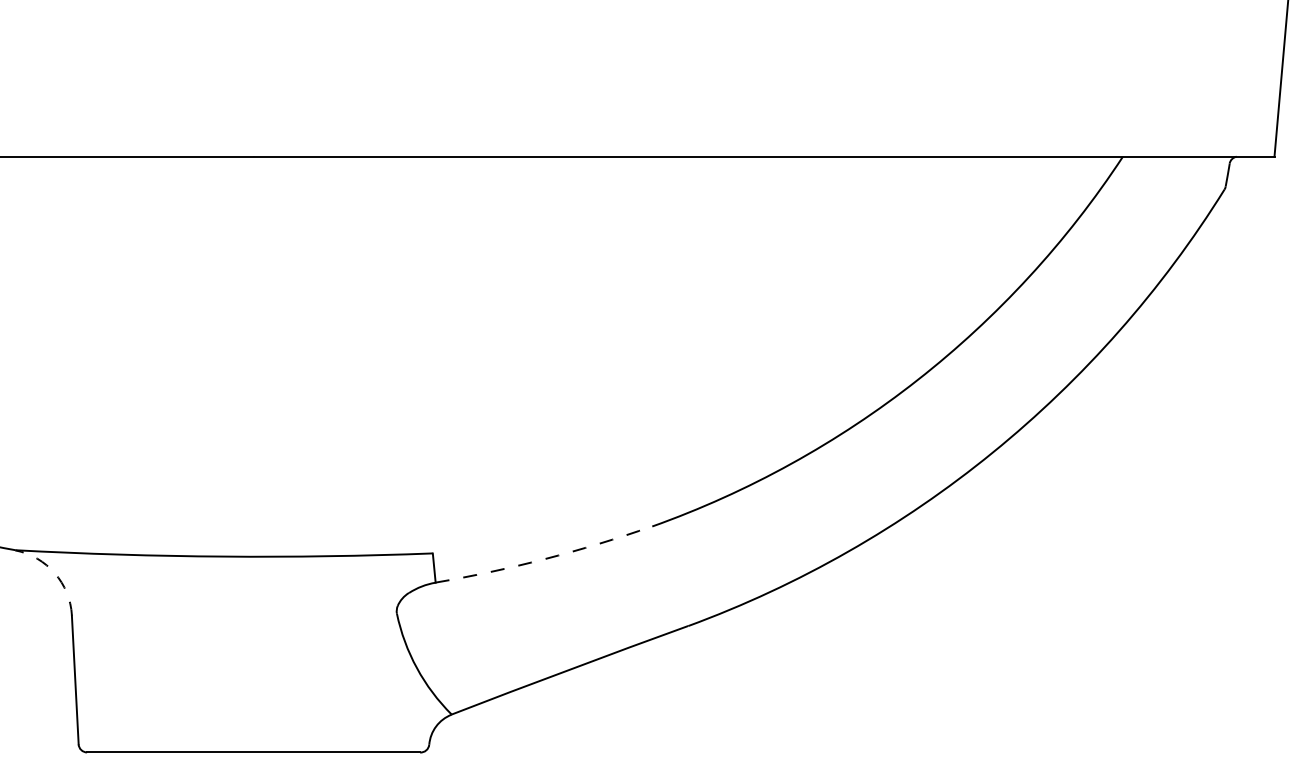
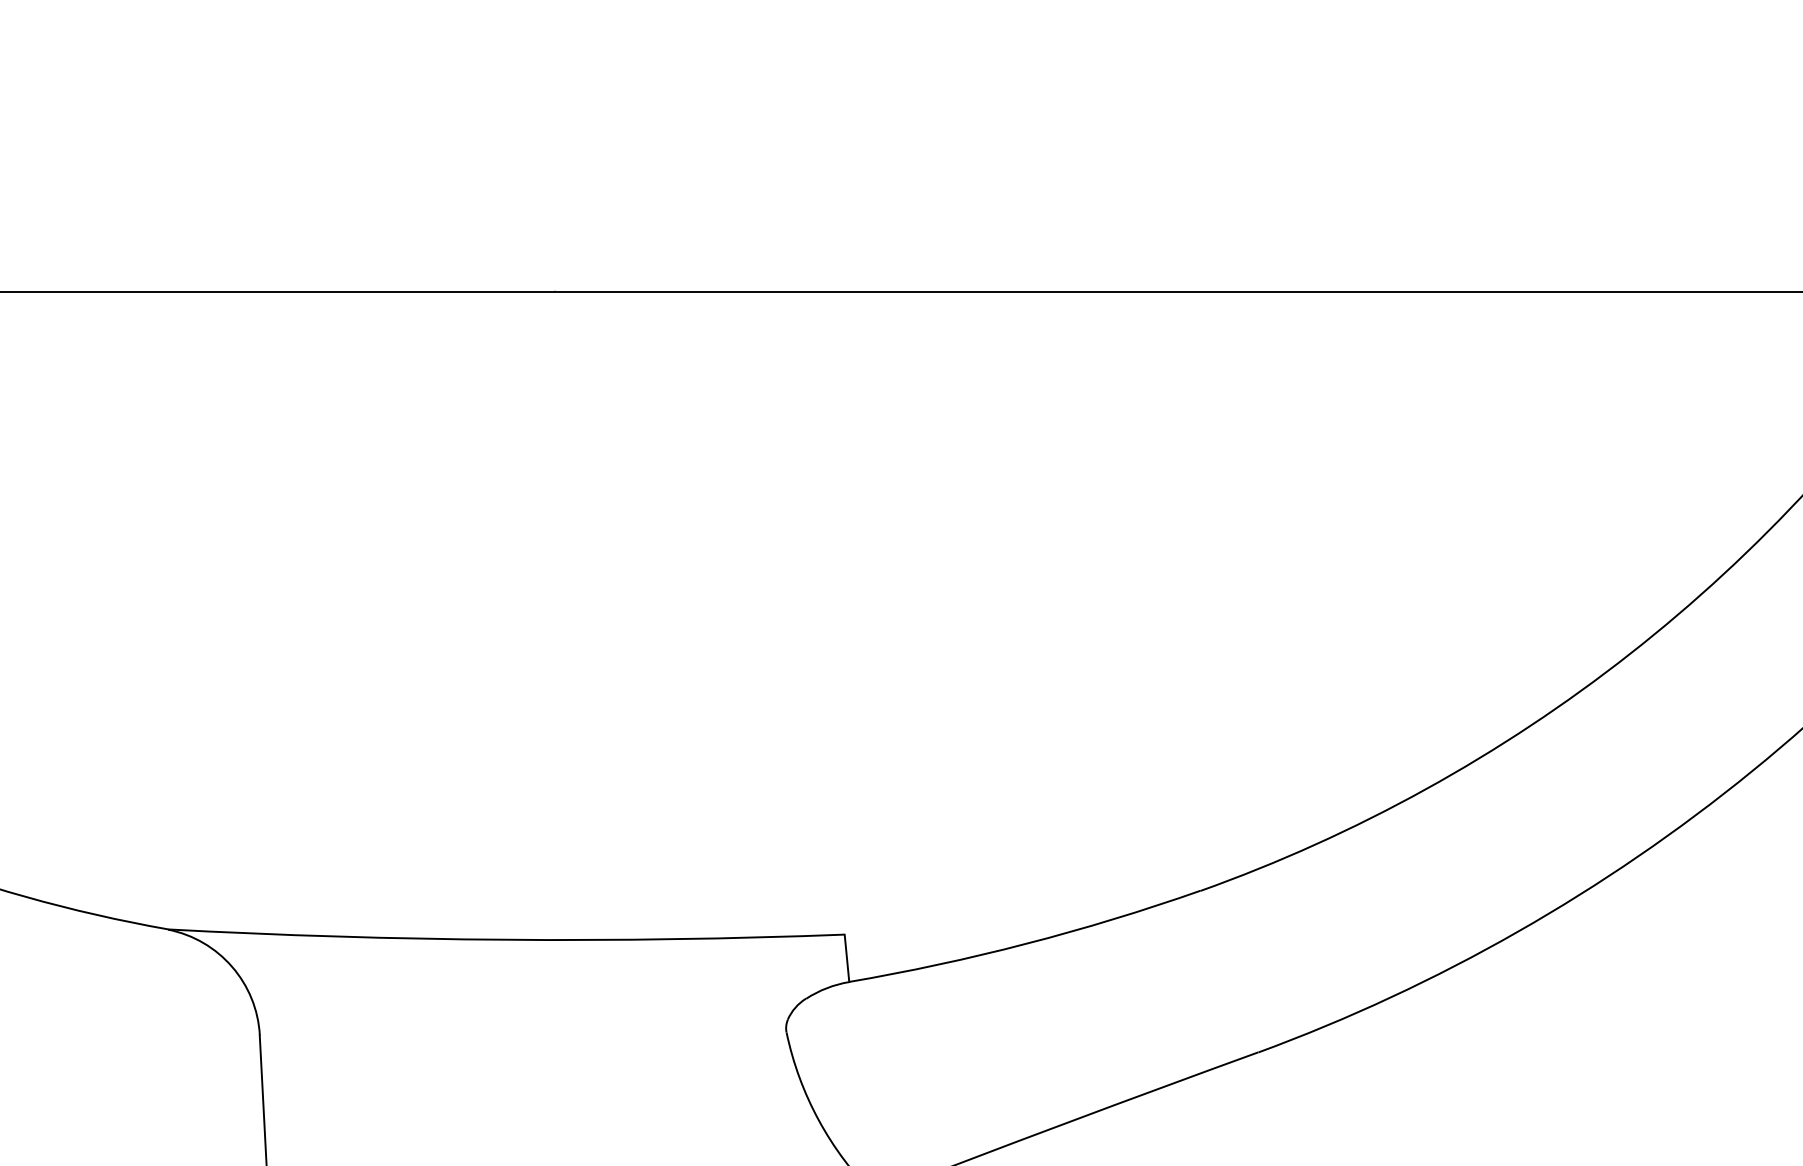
arc: (545, 559) -> (1027, 944), dashed -> solid
arc: (54, 573) -> (231, 967), dashed -> solid

